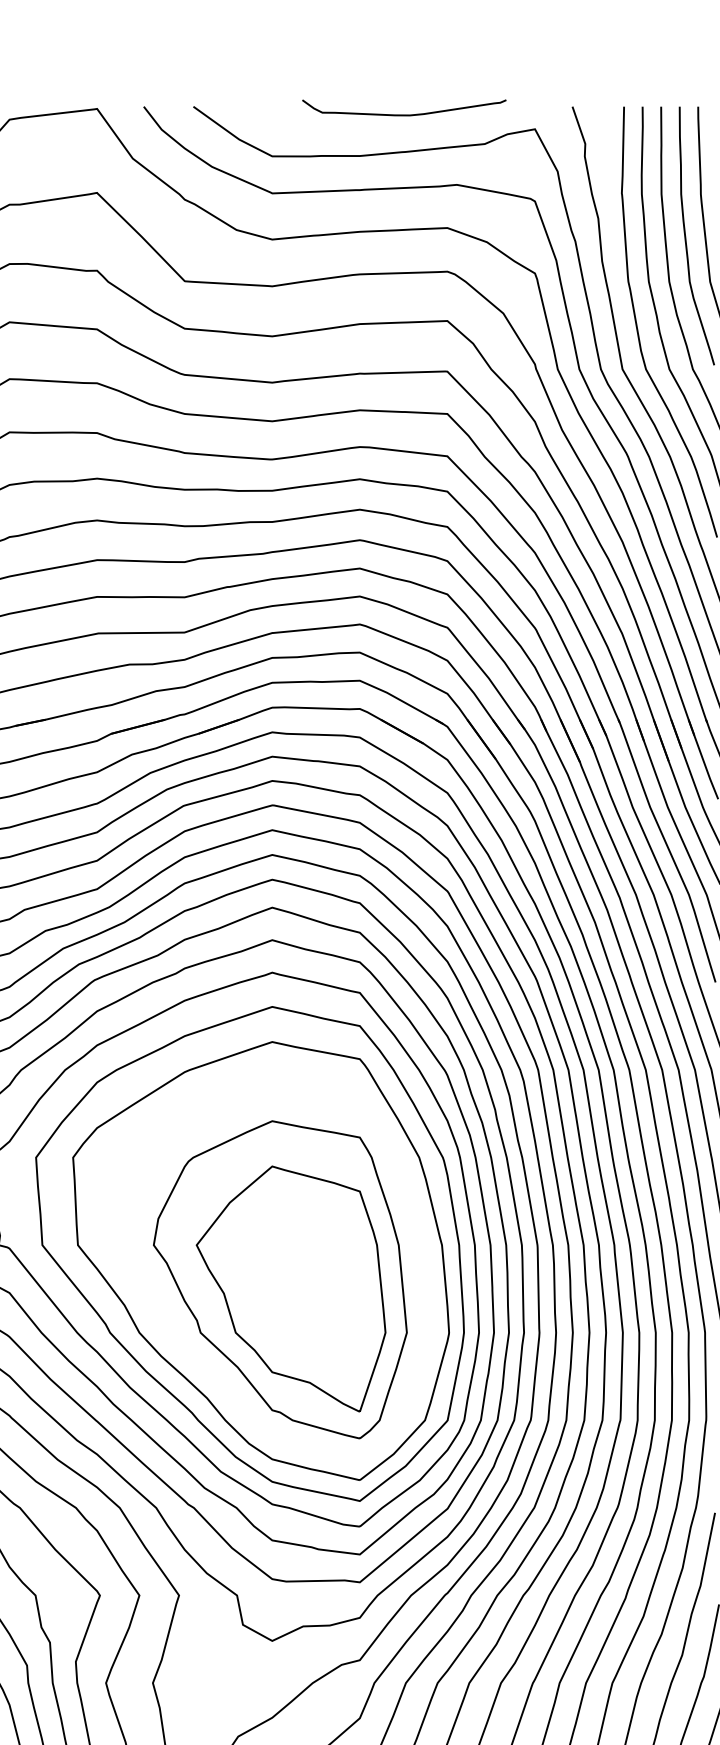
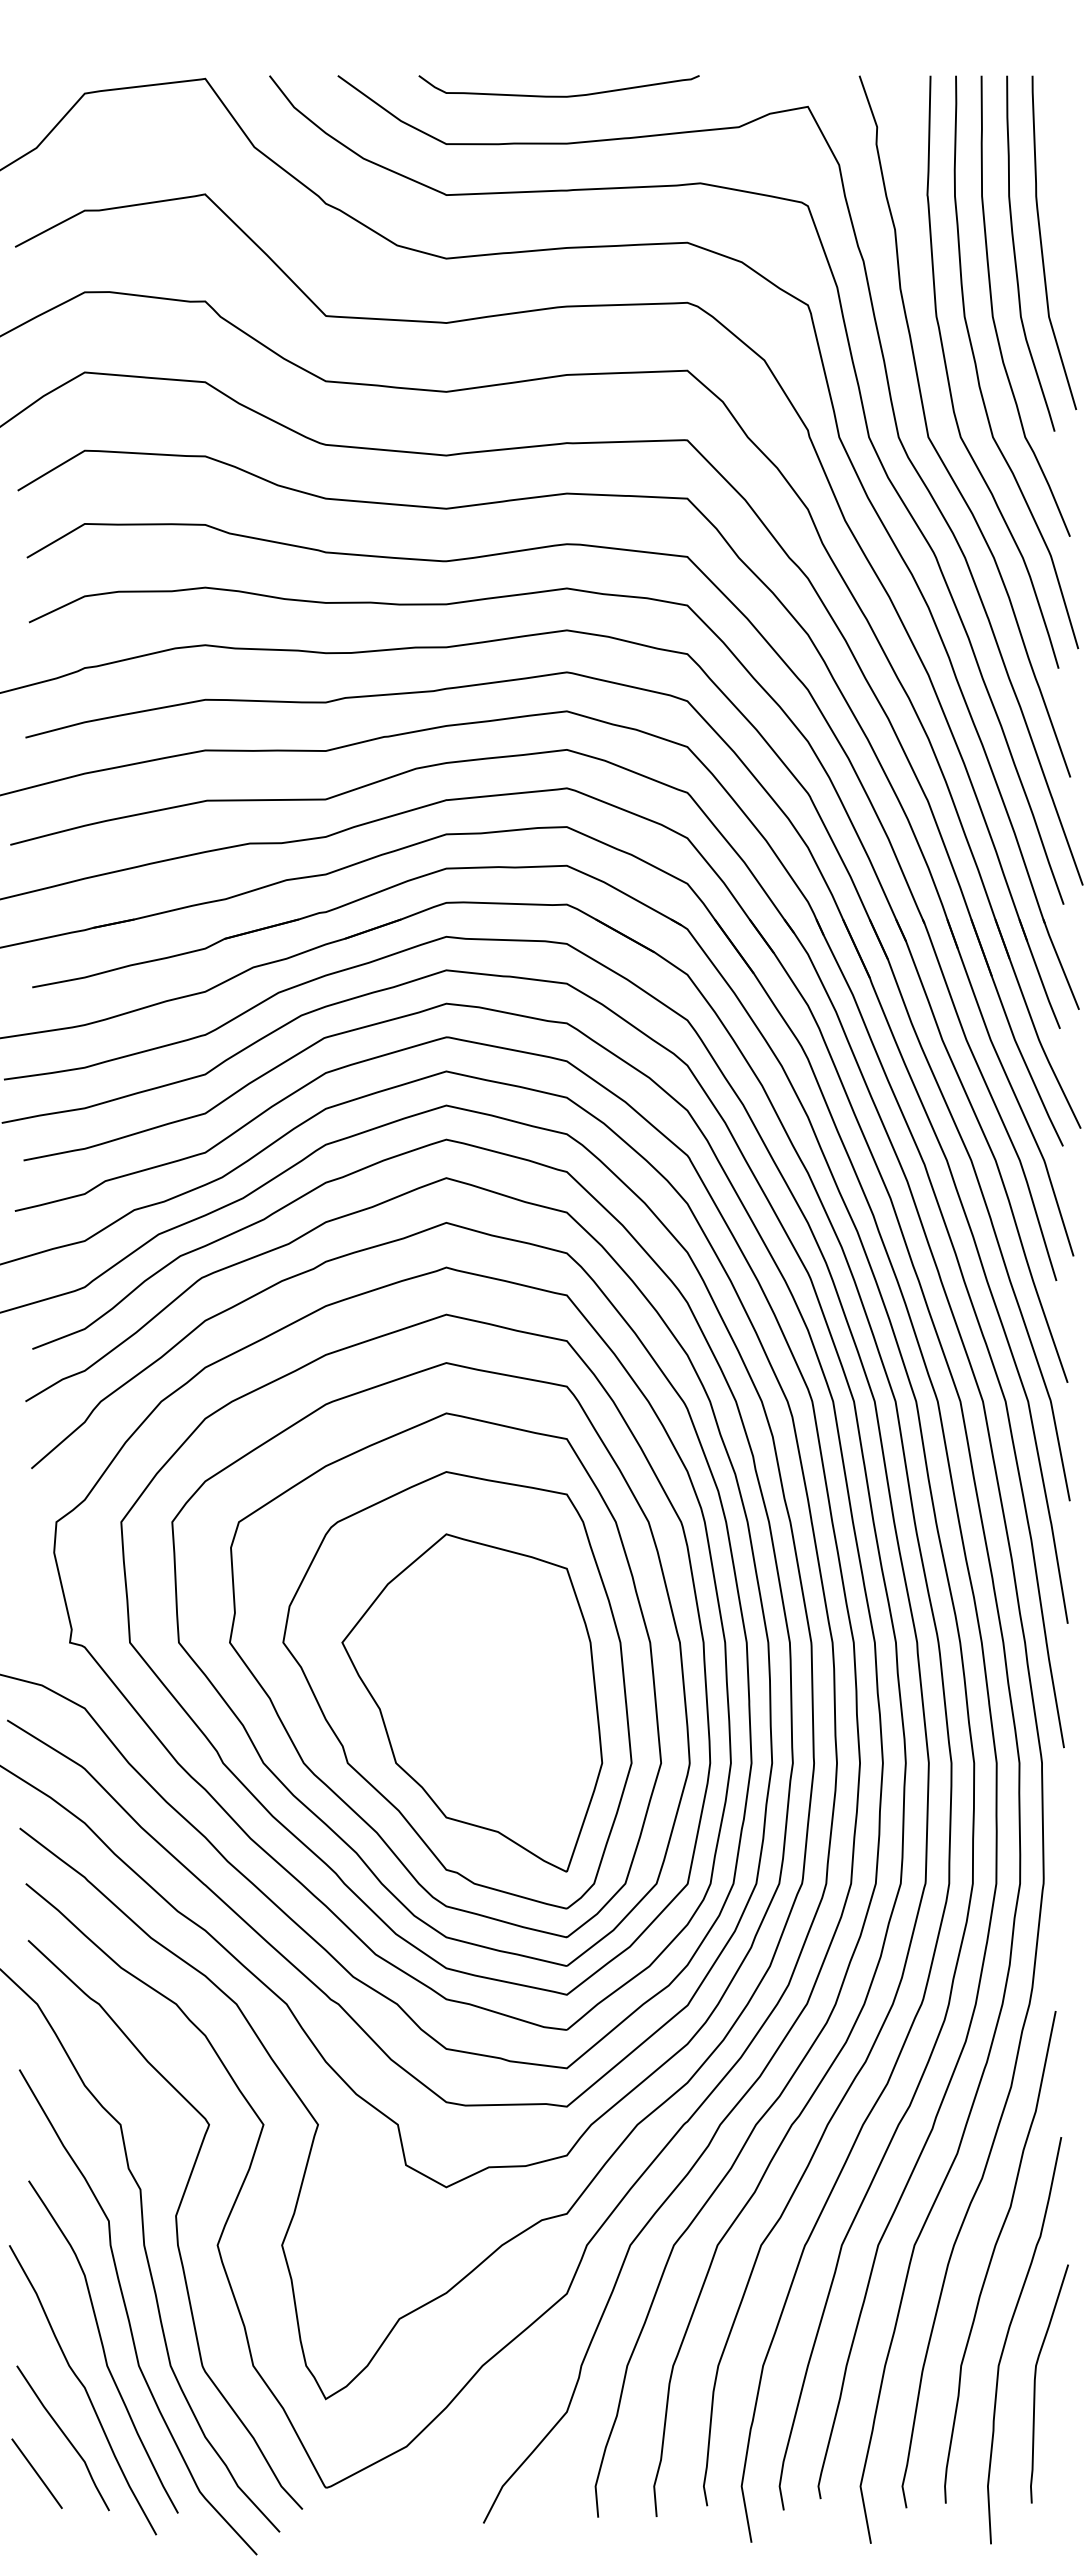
curve: (403, 114) -> (558, 95), moved
part: (271, 1269) -> (445, 1675), added

